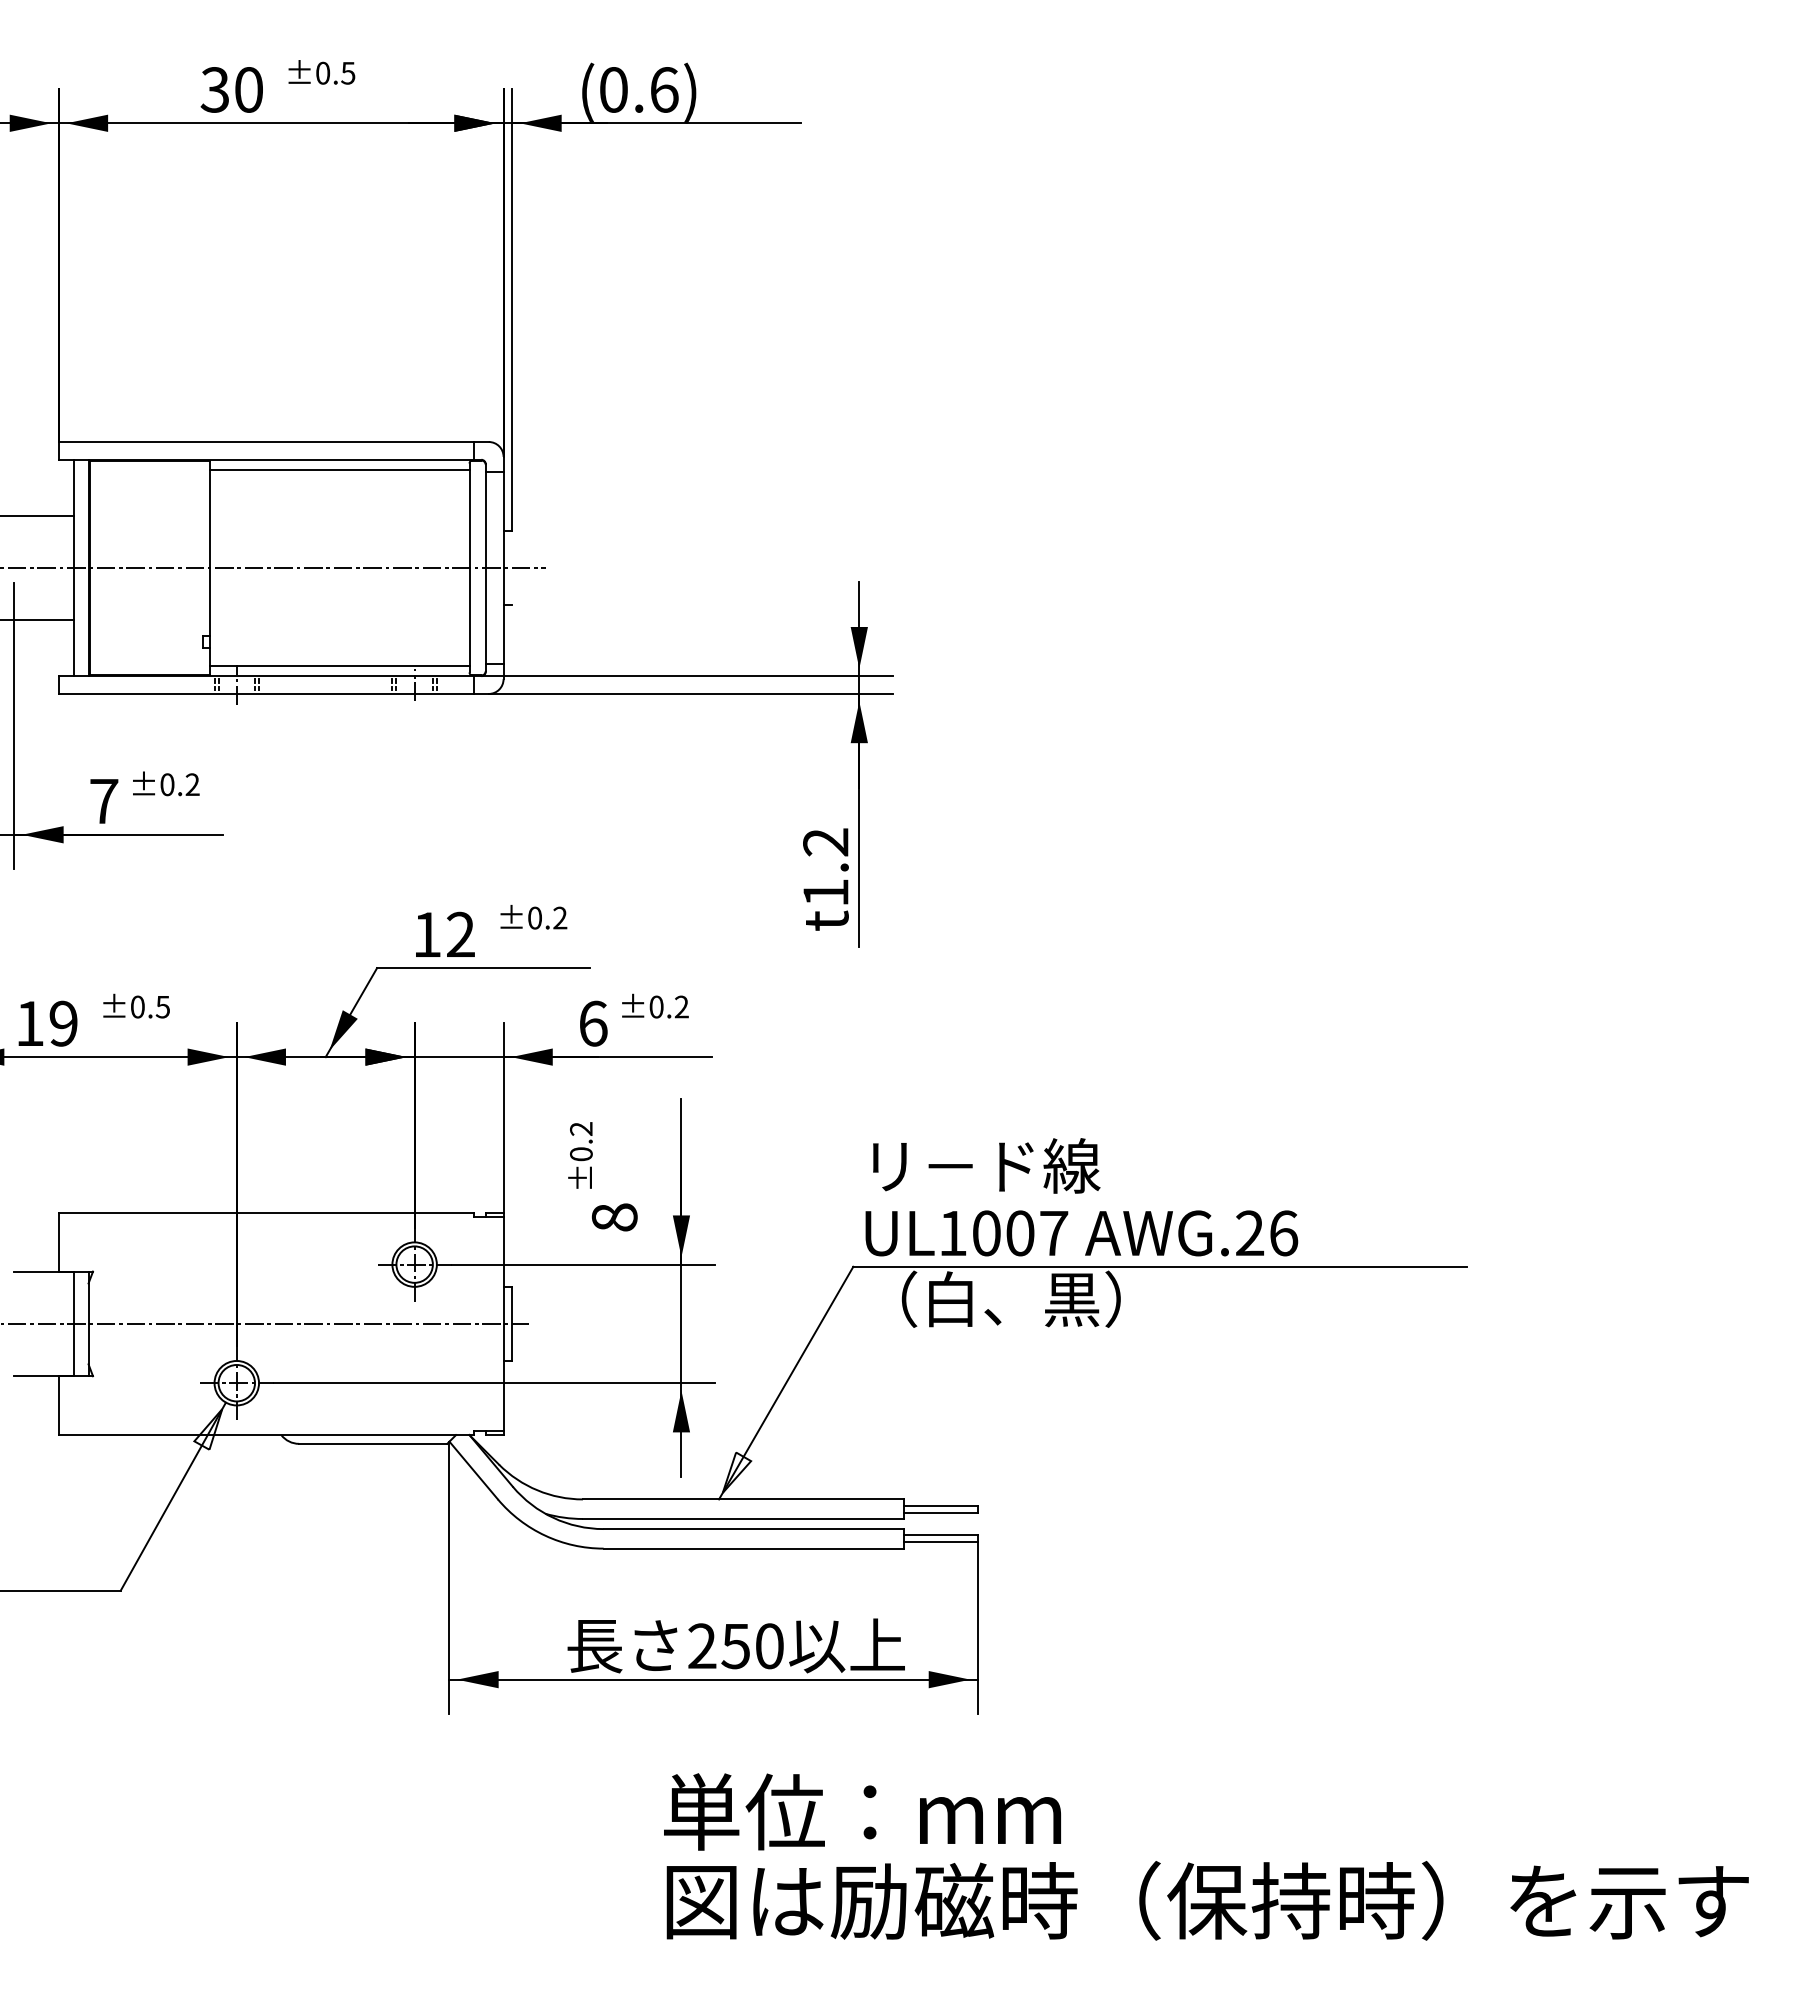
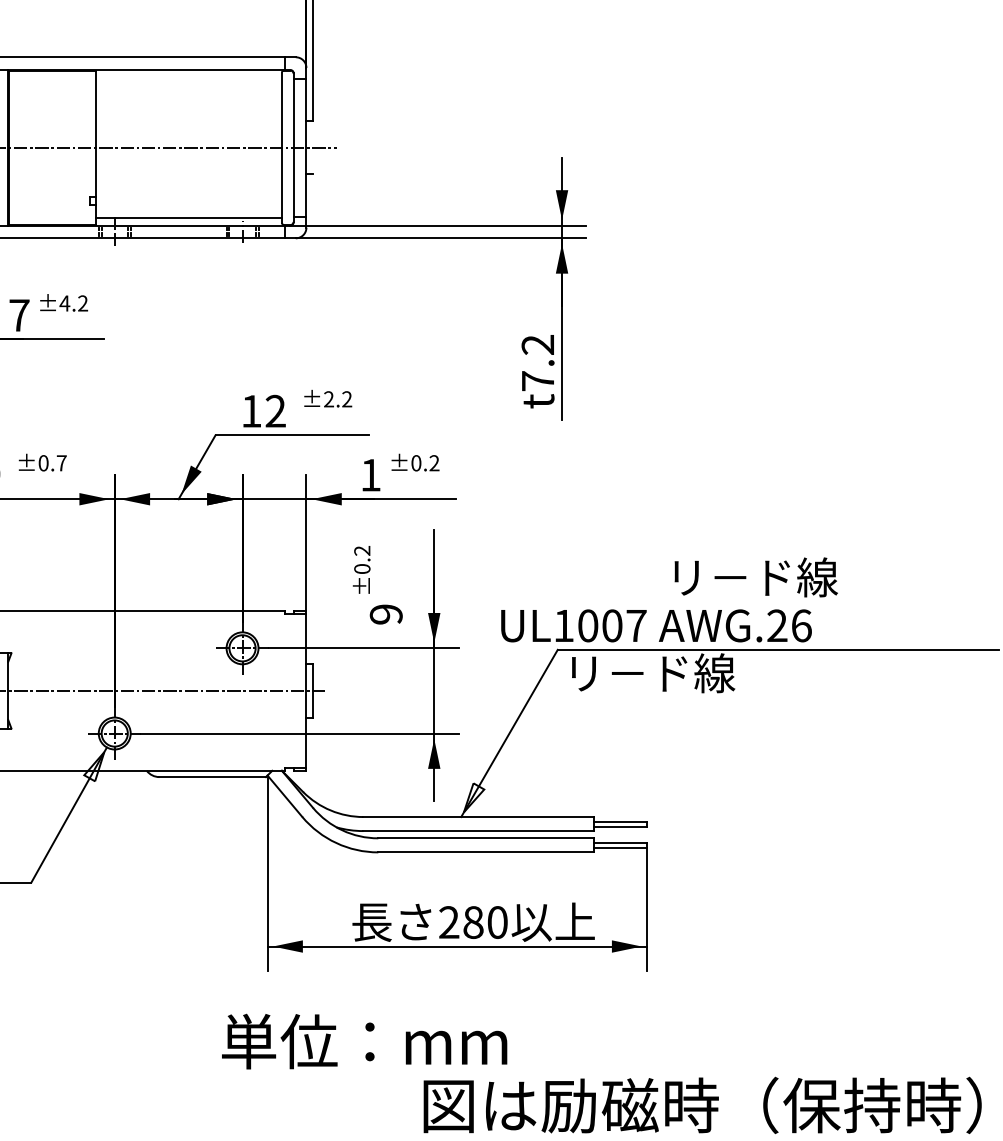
line: (339, 470) -> (188, 77), removed
text: (166, 784) -> (64, 303), ±0.2 -> ±4.2
text: (825, 892) -> (537, 380), t1.2 -> t7.2
text: (534, 917) -> (328, 398), ±0.2 -> ±2.2
text: (162, 1007) -> (61, 463), ±0.5 -> ±0.7
text: (593, 1023) -> (371, 475), 6 -> 1
text: (986, 1165) -> (756, 577), moved
text: (614, 1217) -> (386, 614), 8 -> 9
text: (1081, 1233) -> (656, 625), moved
text: (996, 1298) -> (660, 672), （白、黒） -> リ－ド線
text: (735, 1646) -> (473, 922), 250 -> 280
text: (862, 1811) -> (364, 1041), moved

